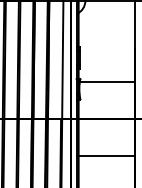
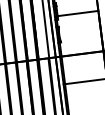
line: (106, 81) -> (77, 13), moved

